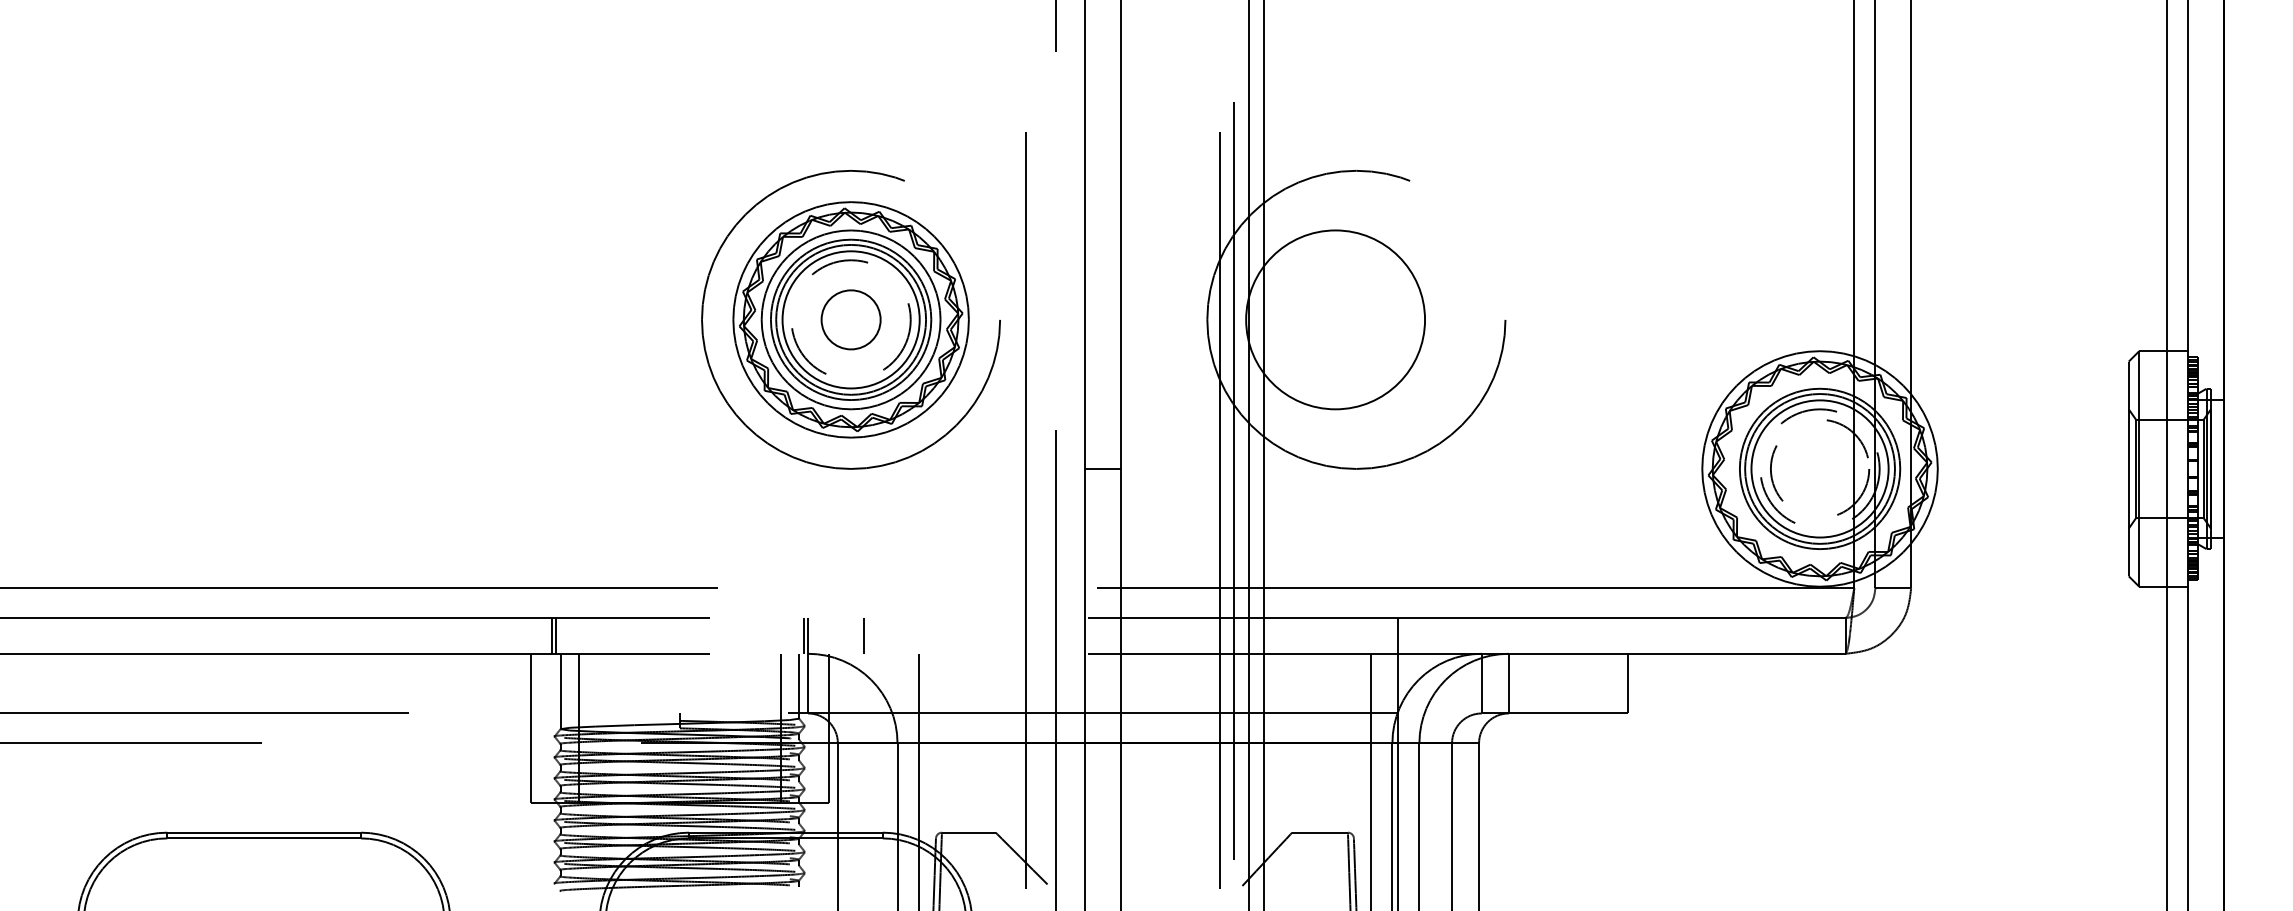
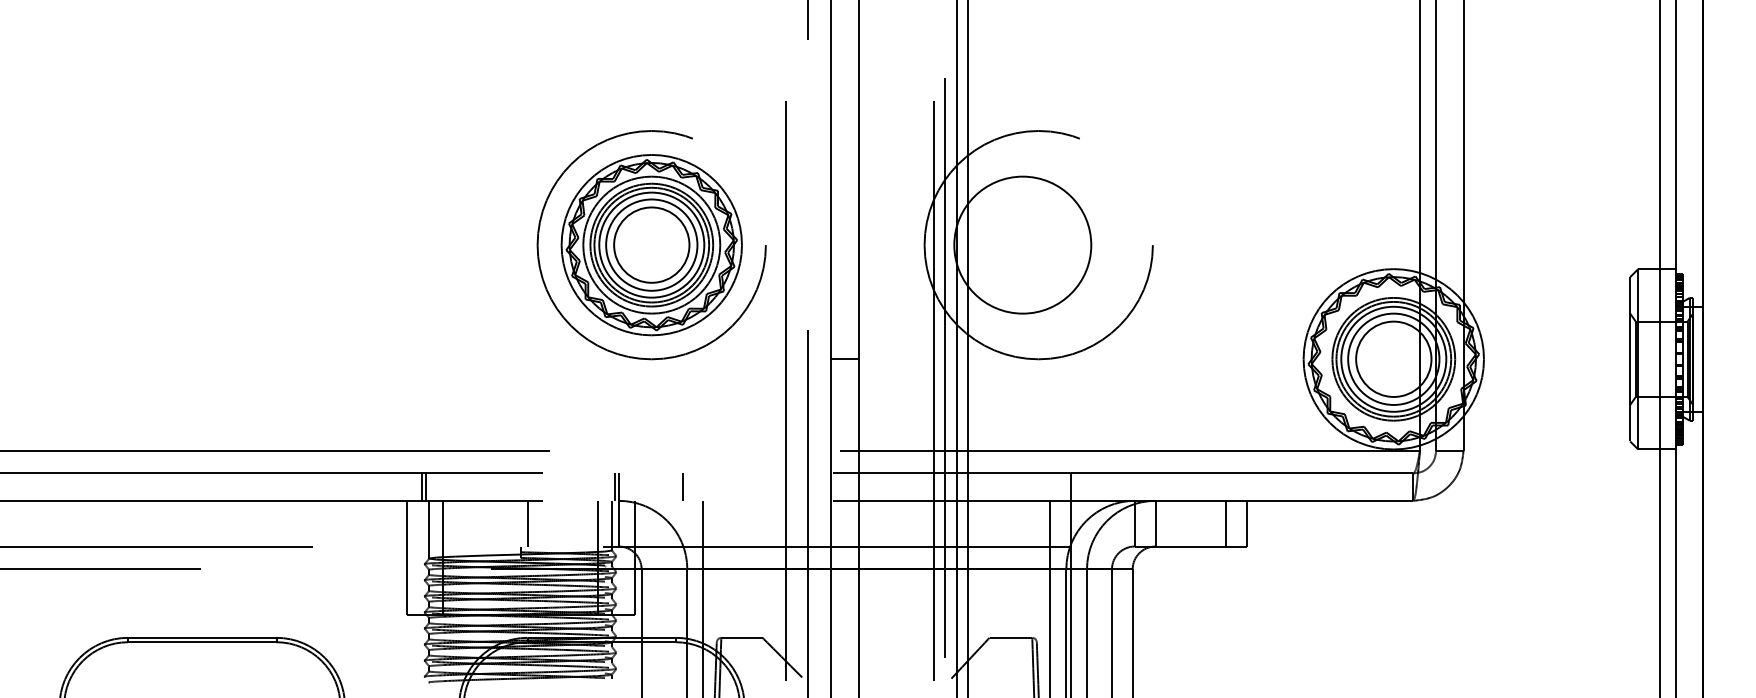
circle: (850, 319) -> (651, 244), dashed -> solid
circle: (850, 319) -> (651, 244), size x1.67
circle: (1819, 468) -> (1393, 358), dashed -> solid
circle: (1819, 468) -> (1393, 358), dashed -> solid
line: (863, 635) -> (682, 486), moved
line: (688, 683) -> (527, 523), added
line: (1601, 683) -> (1226, 523), added

